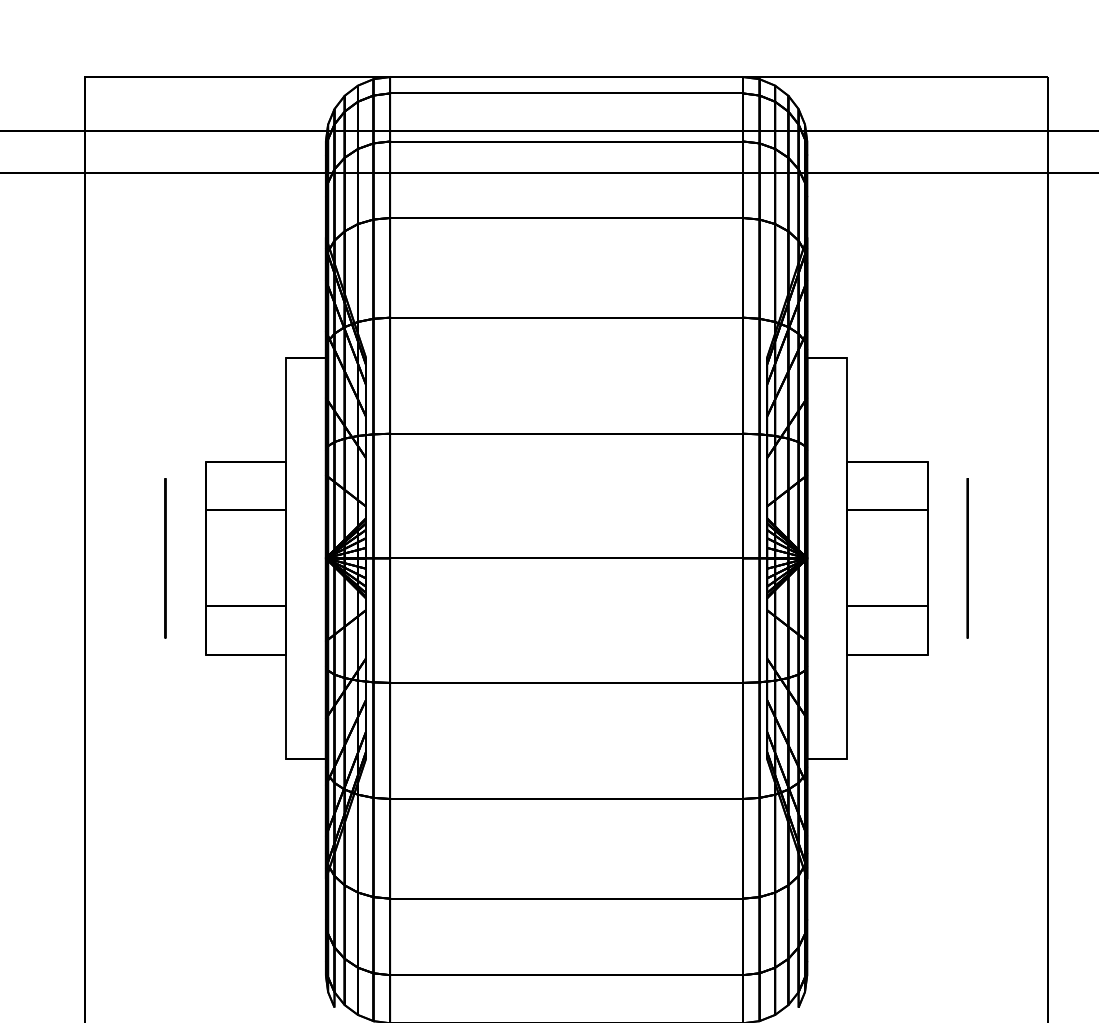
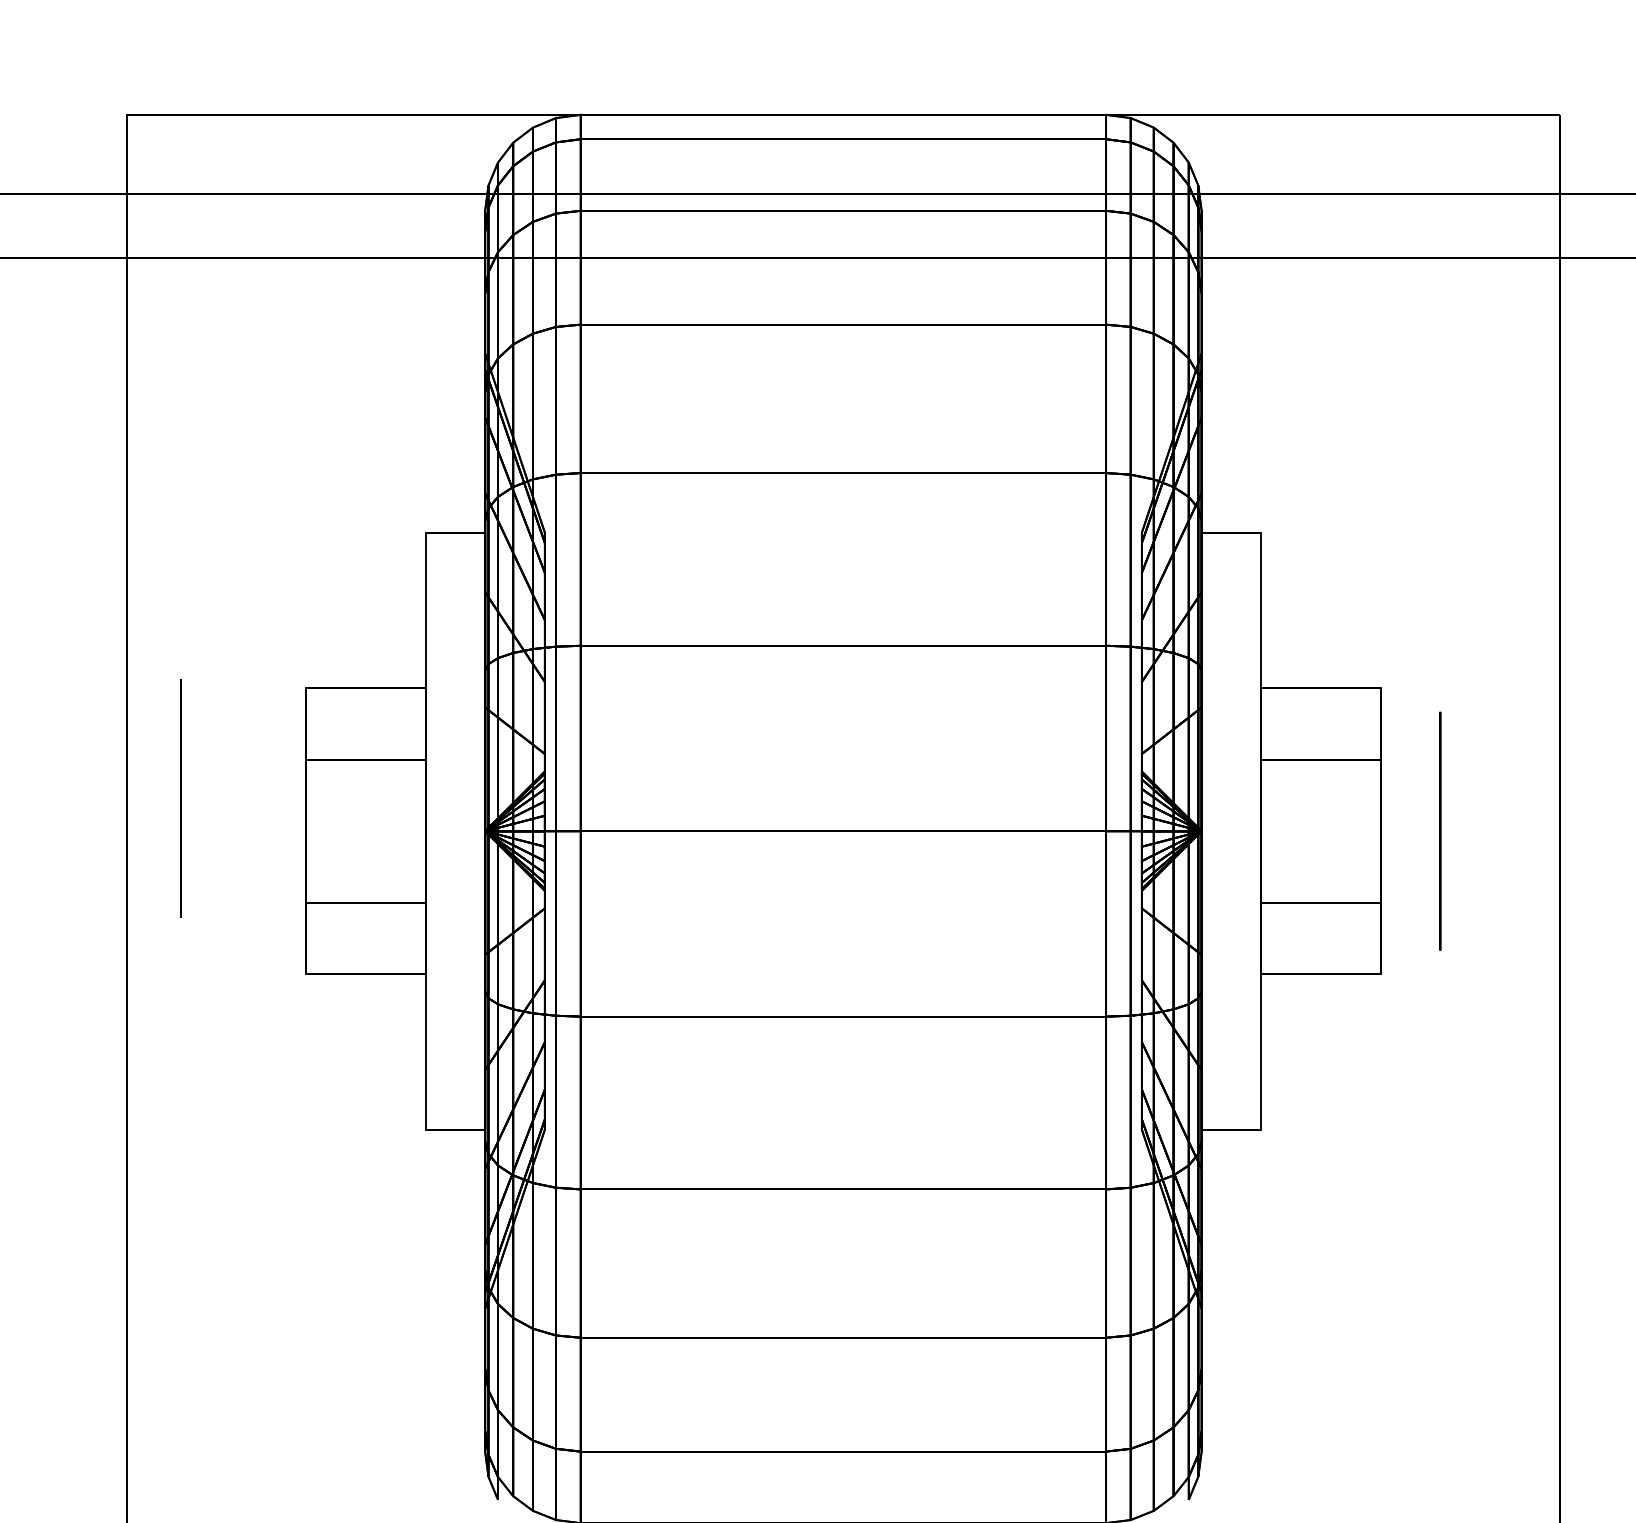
circle: (165, 558) -> (180, 798), moved

